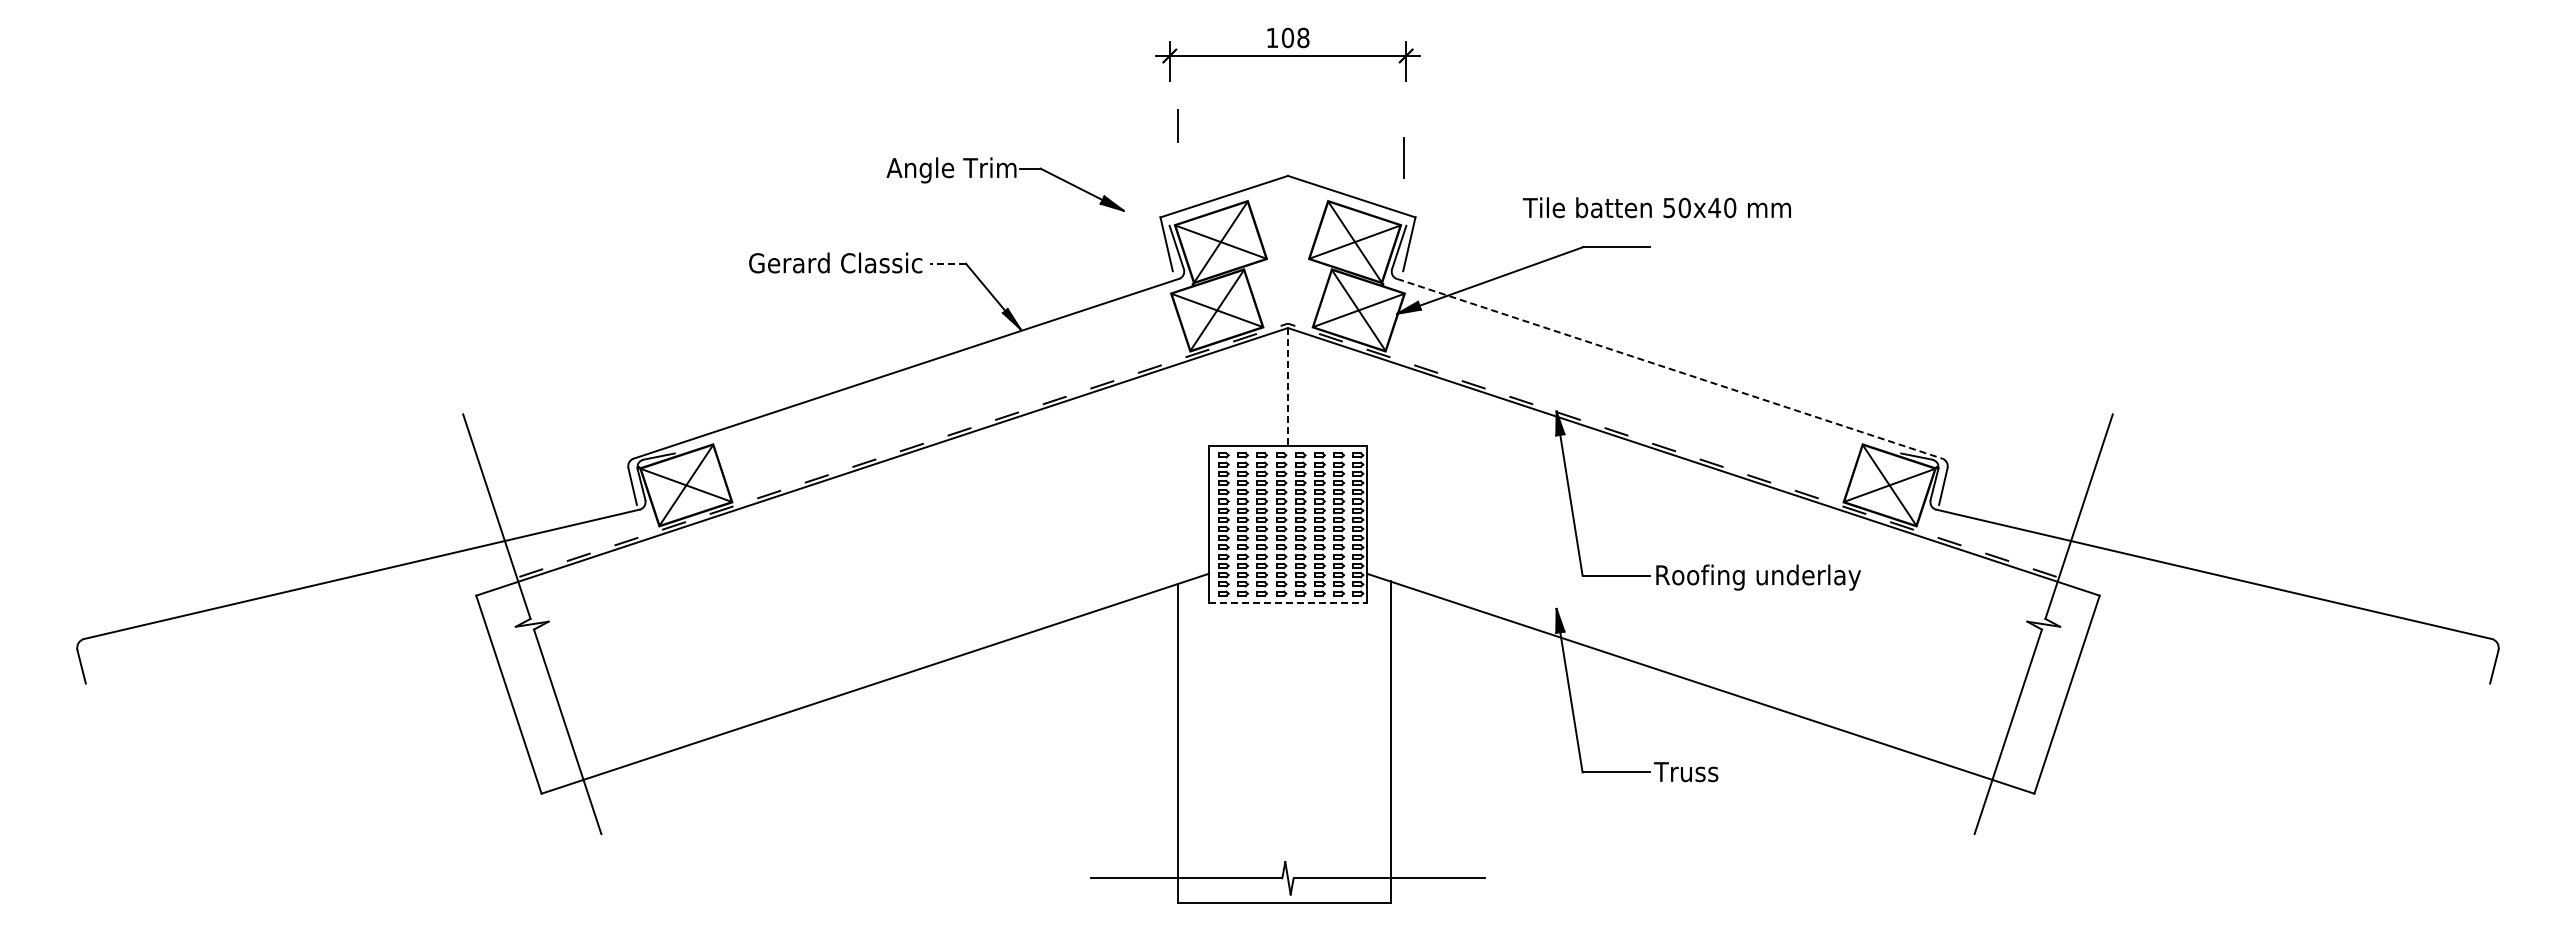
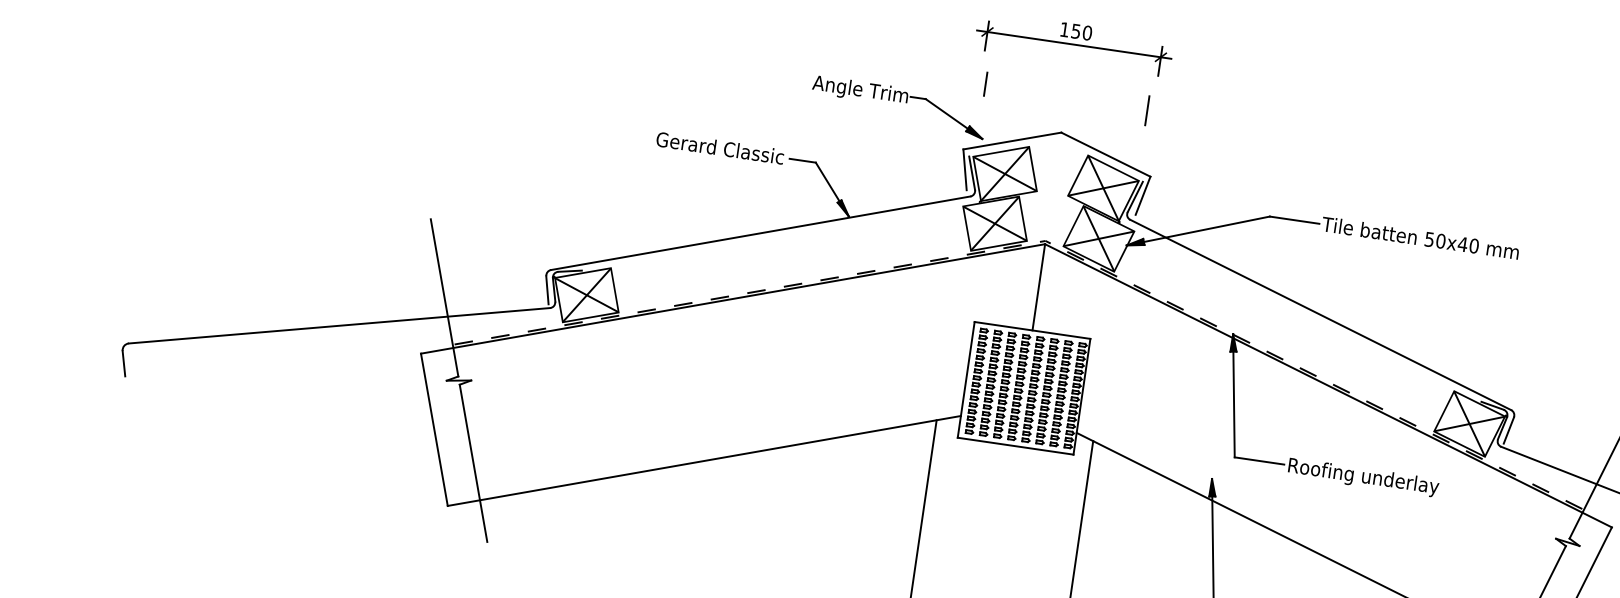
text: (1295, 37) -> (1081, 31), 108 -> 150
line: (1403, 157) -> (1146, 110), moved
part: (1005, 177) -> (899, 101), moved
text: (1656, 207) -> (1420, 237), moved
line: (948, 263) -> (802, 160), dashed -> solid
line: (1670, 368) -> (1321, 314), dashed -> solid
line: (1288, 386) -> (1039, 287), dashed -> solid
line: (1288, 603) -> (1015, 446), dashed -> solid

